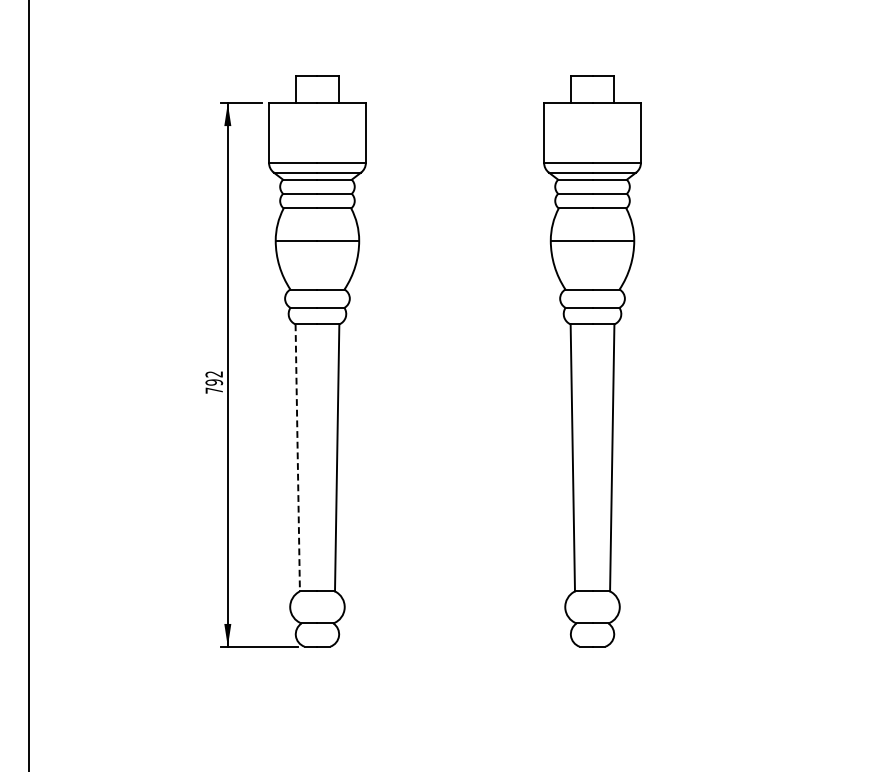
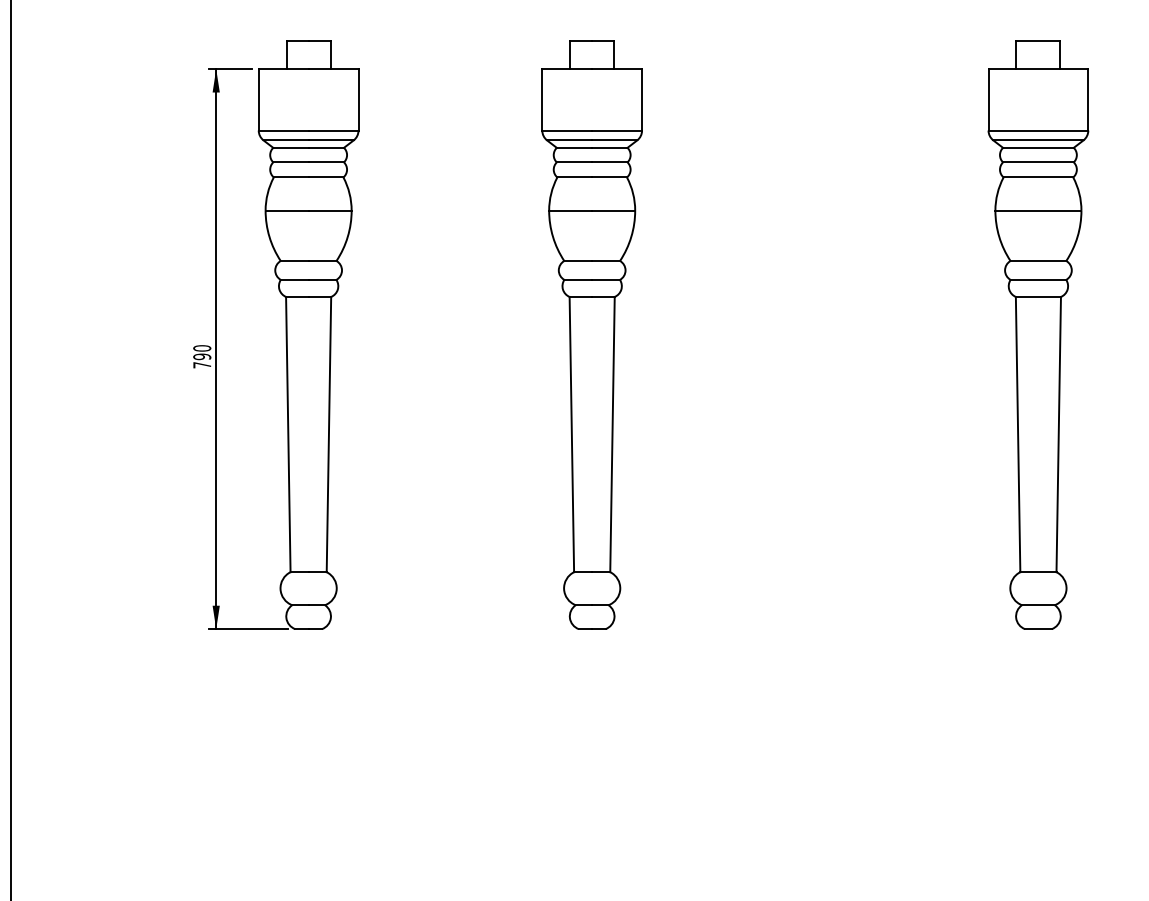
text: (214, 374) -> (202, 348), 792 -> 790
line: (297, 457) -> (288, 434), dashed -> solid

